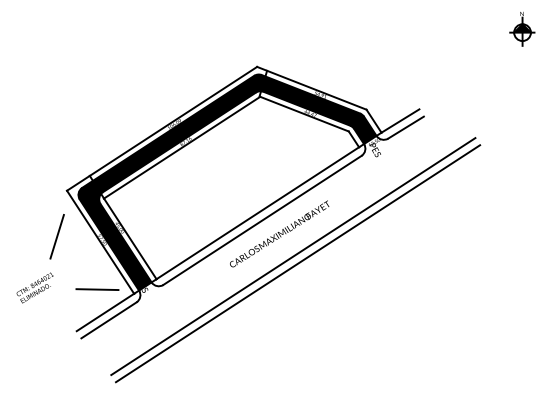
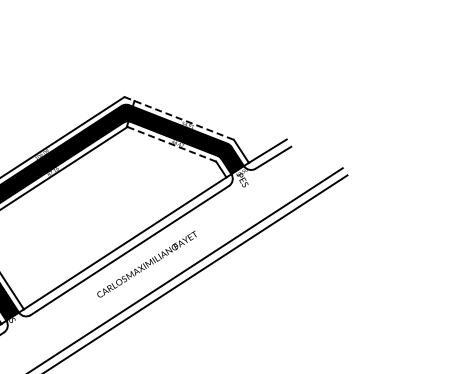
part: (522, 29) -> (389, 59), removed
line: (311, 88) -> (178, 118), solid -> dashed
line: (304, 114) -> (171, 144), solid -> dashed

